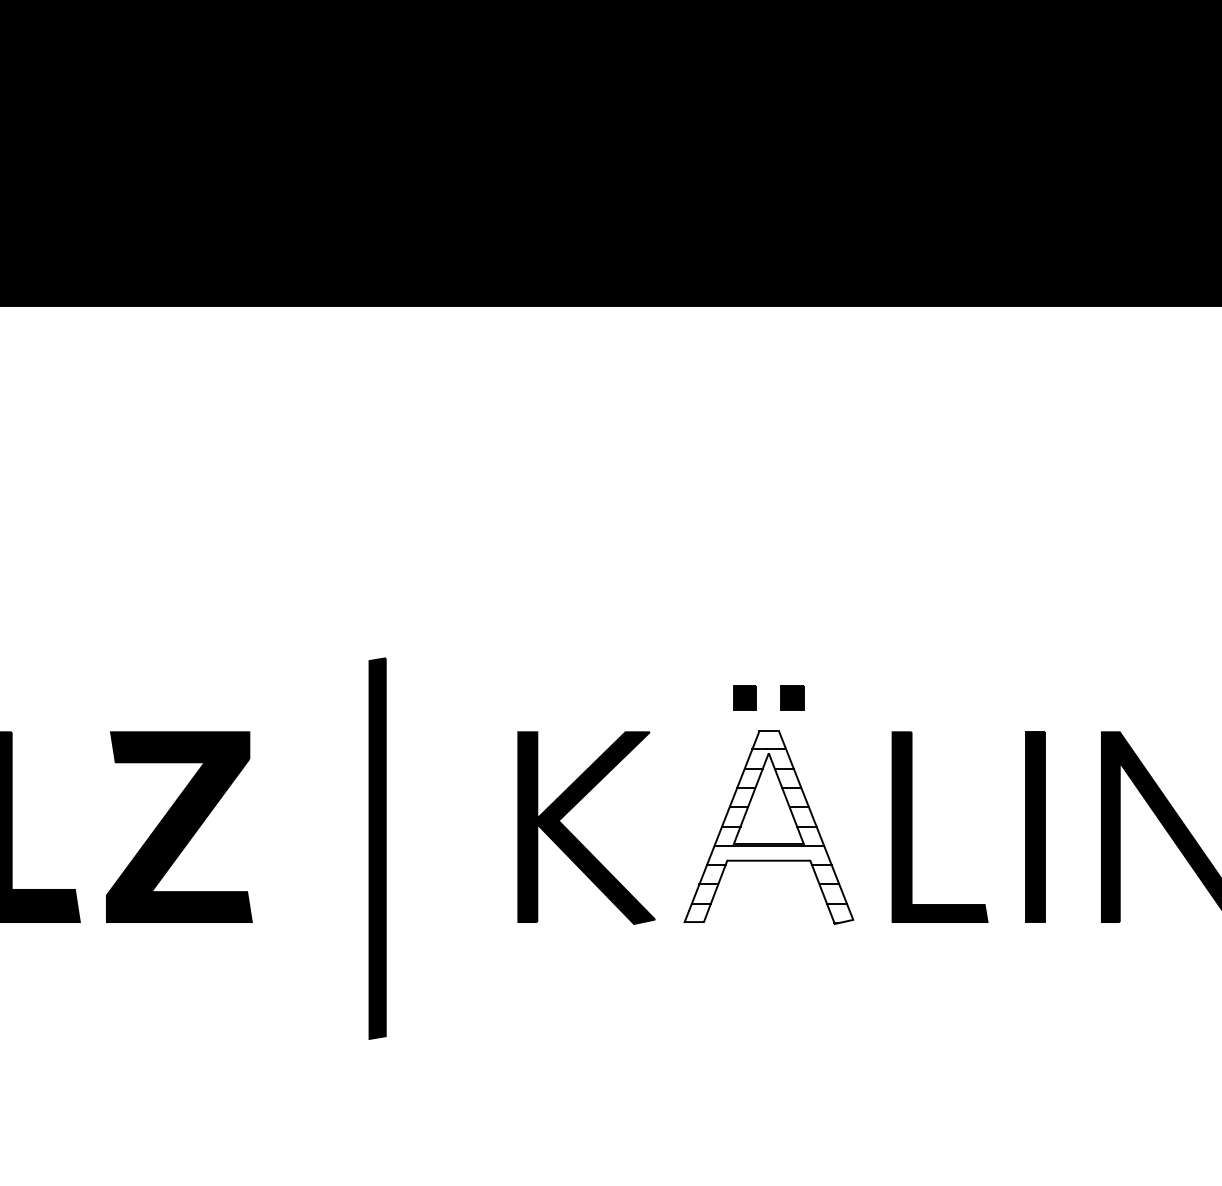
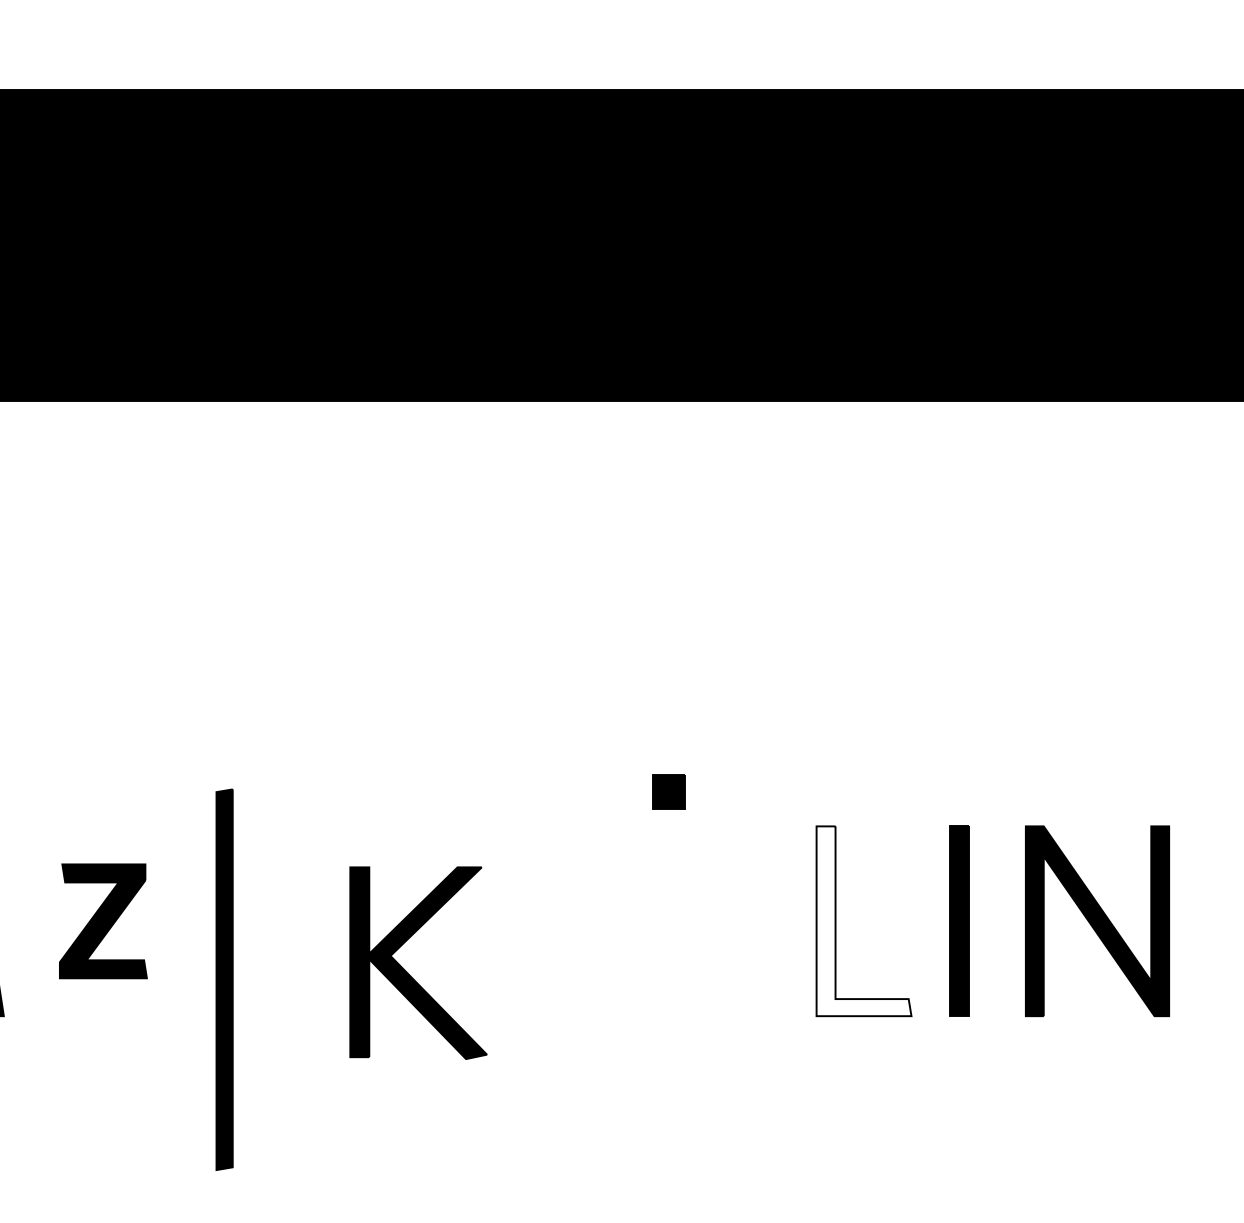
part: (744, 697) -> (668, 791), size x1.4
part: (792, 697) -> (716, 791), removed
part: (179, 827) -> (103, 921), size x0.6
part: (768, 827) -> (692, 921), removed
fill: (939, 827) -> (863, 921), removed
part: (576, 837) -> (408, 972), moved
part: (377, 848) -> (224, 979), moved

